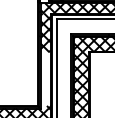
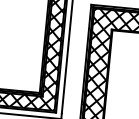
hatch: (45, 78) -> (52, 58), added

